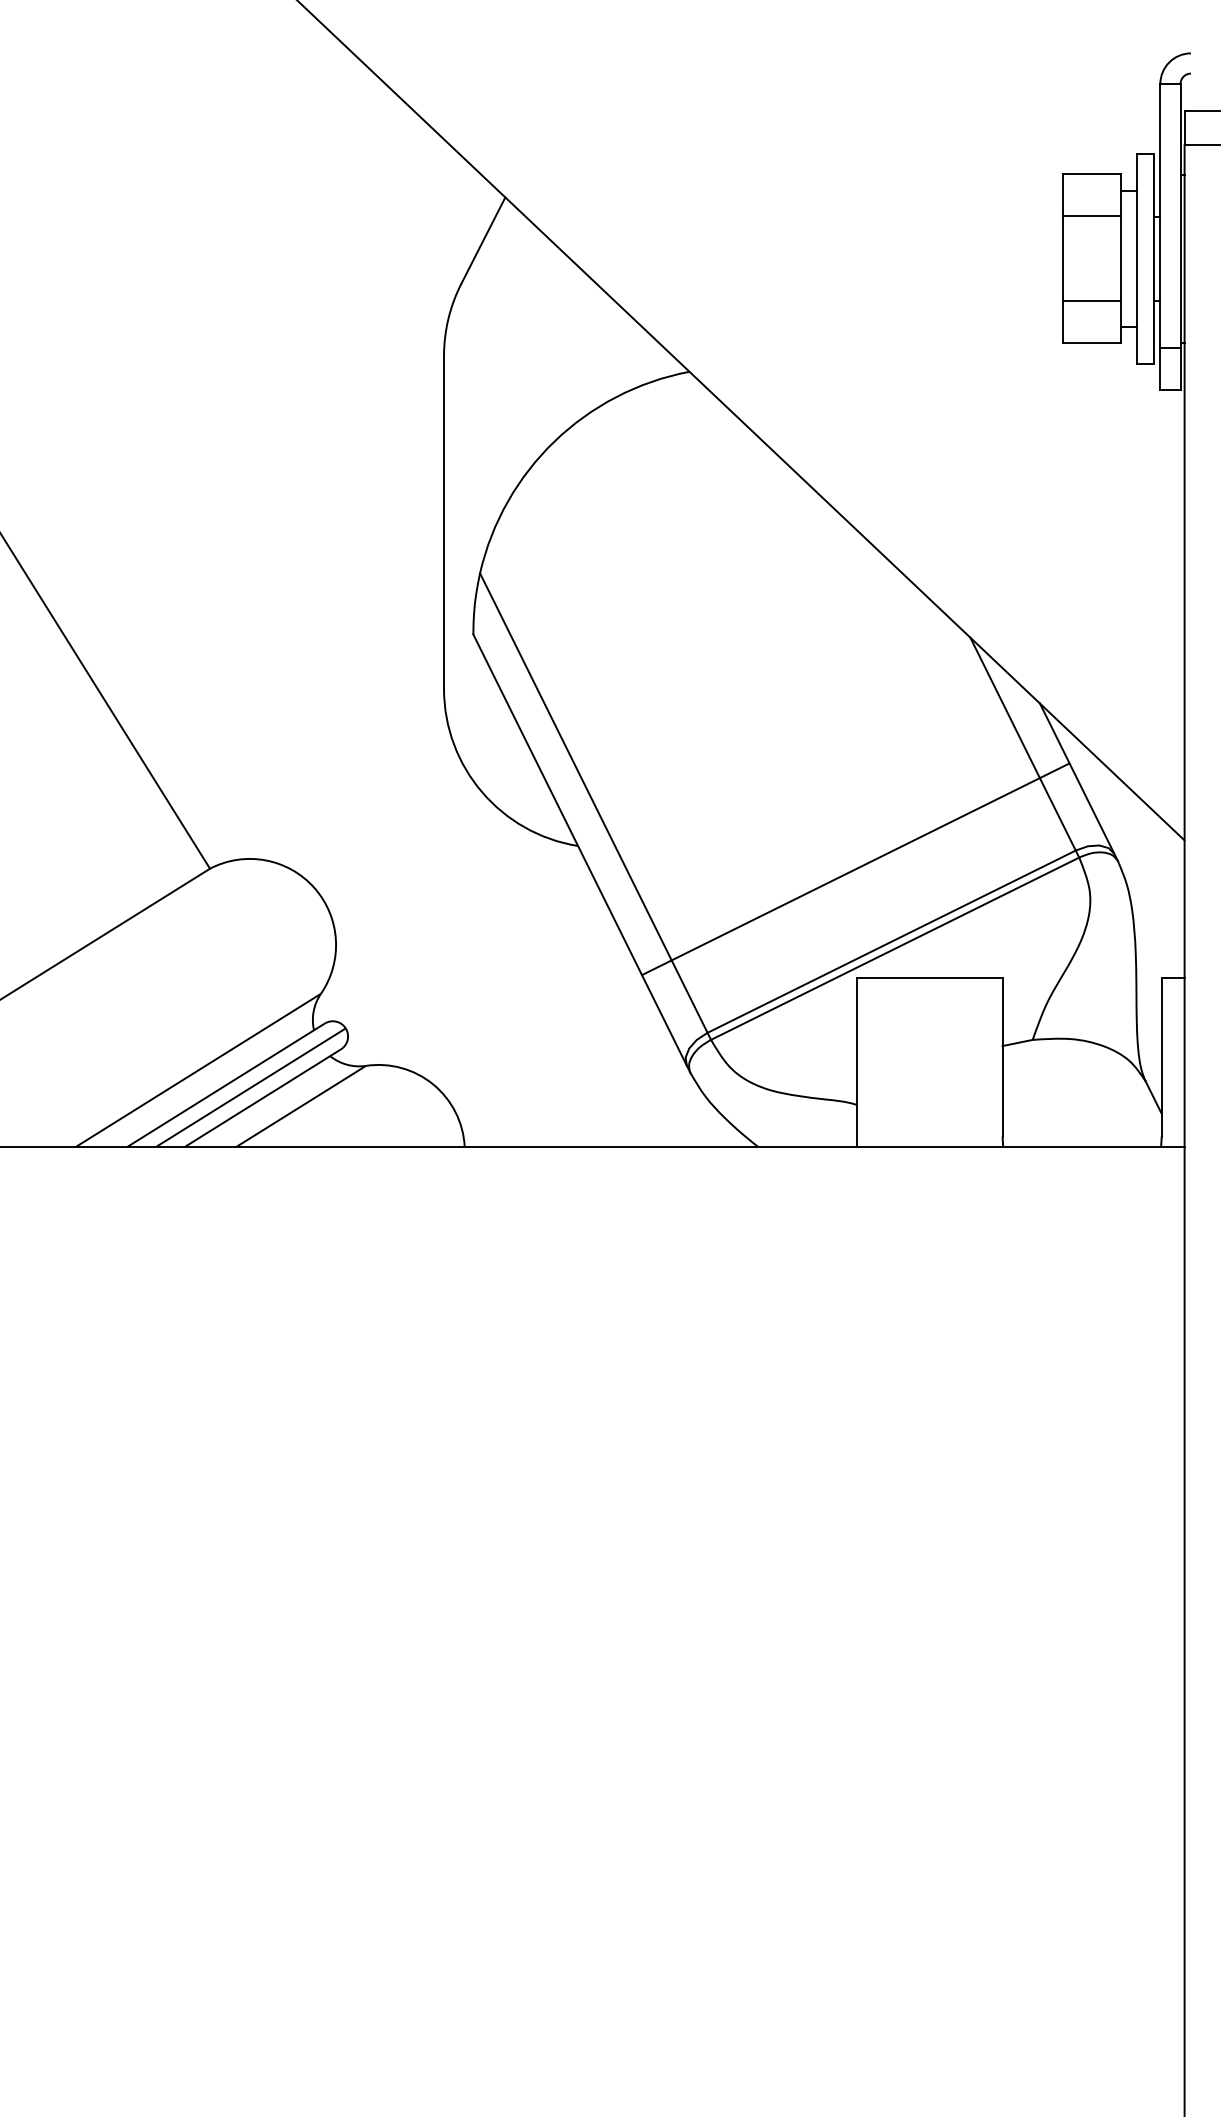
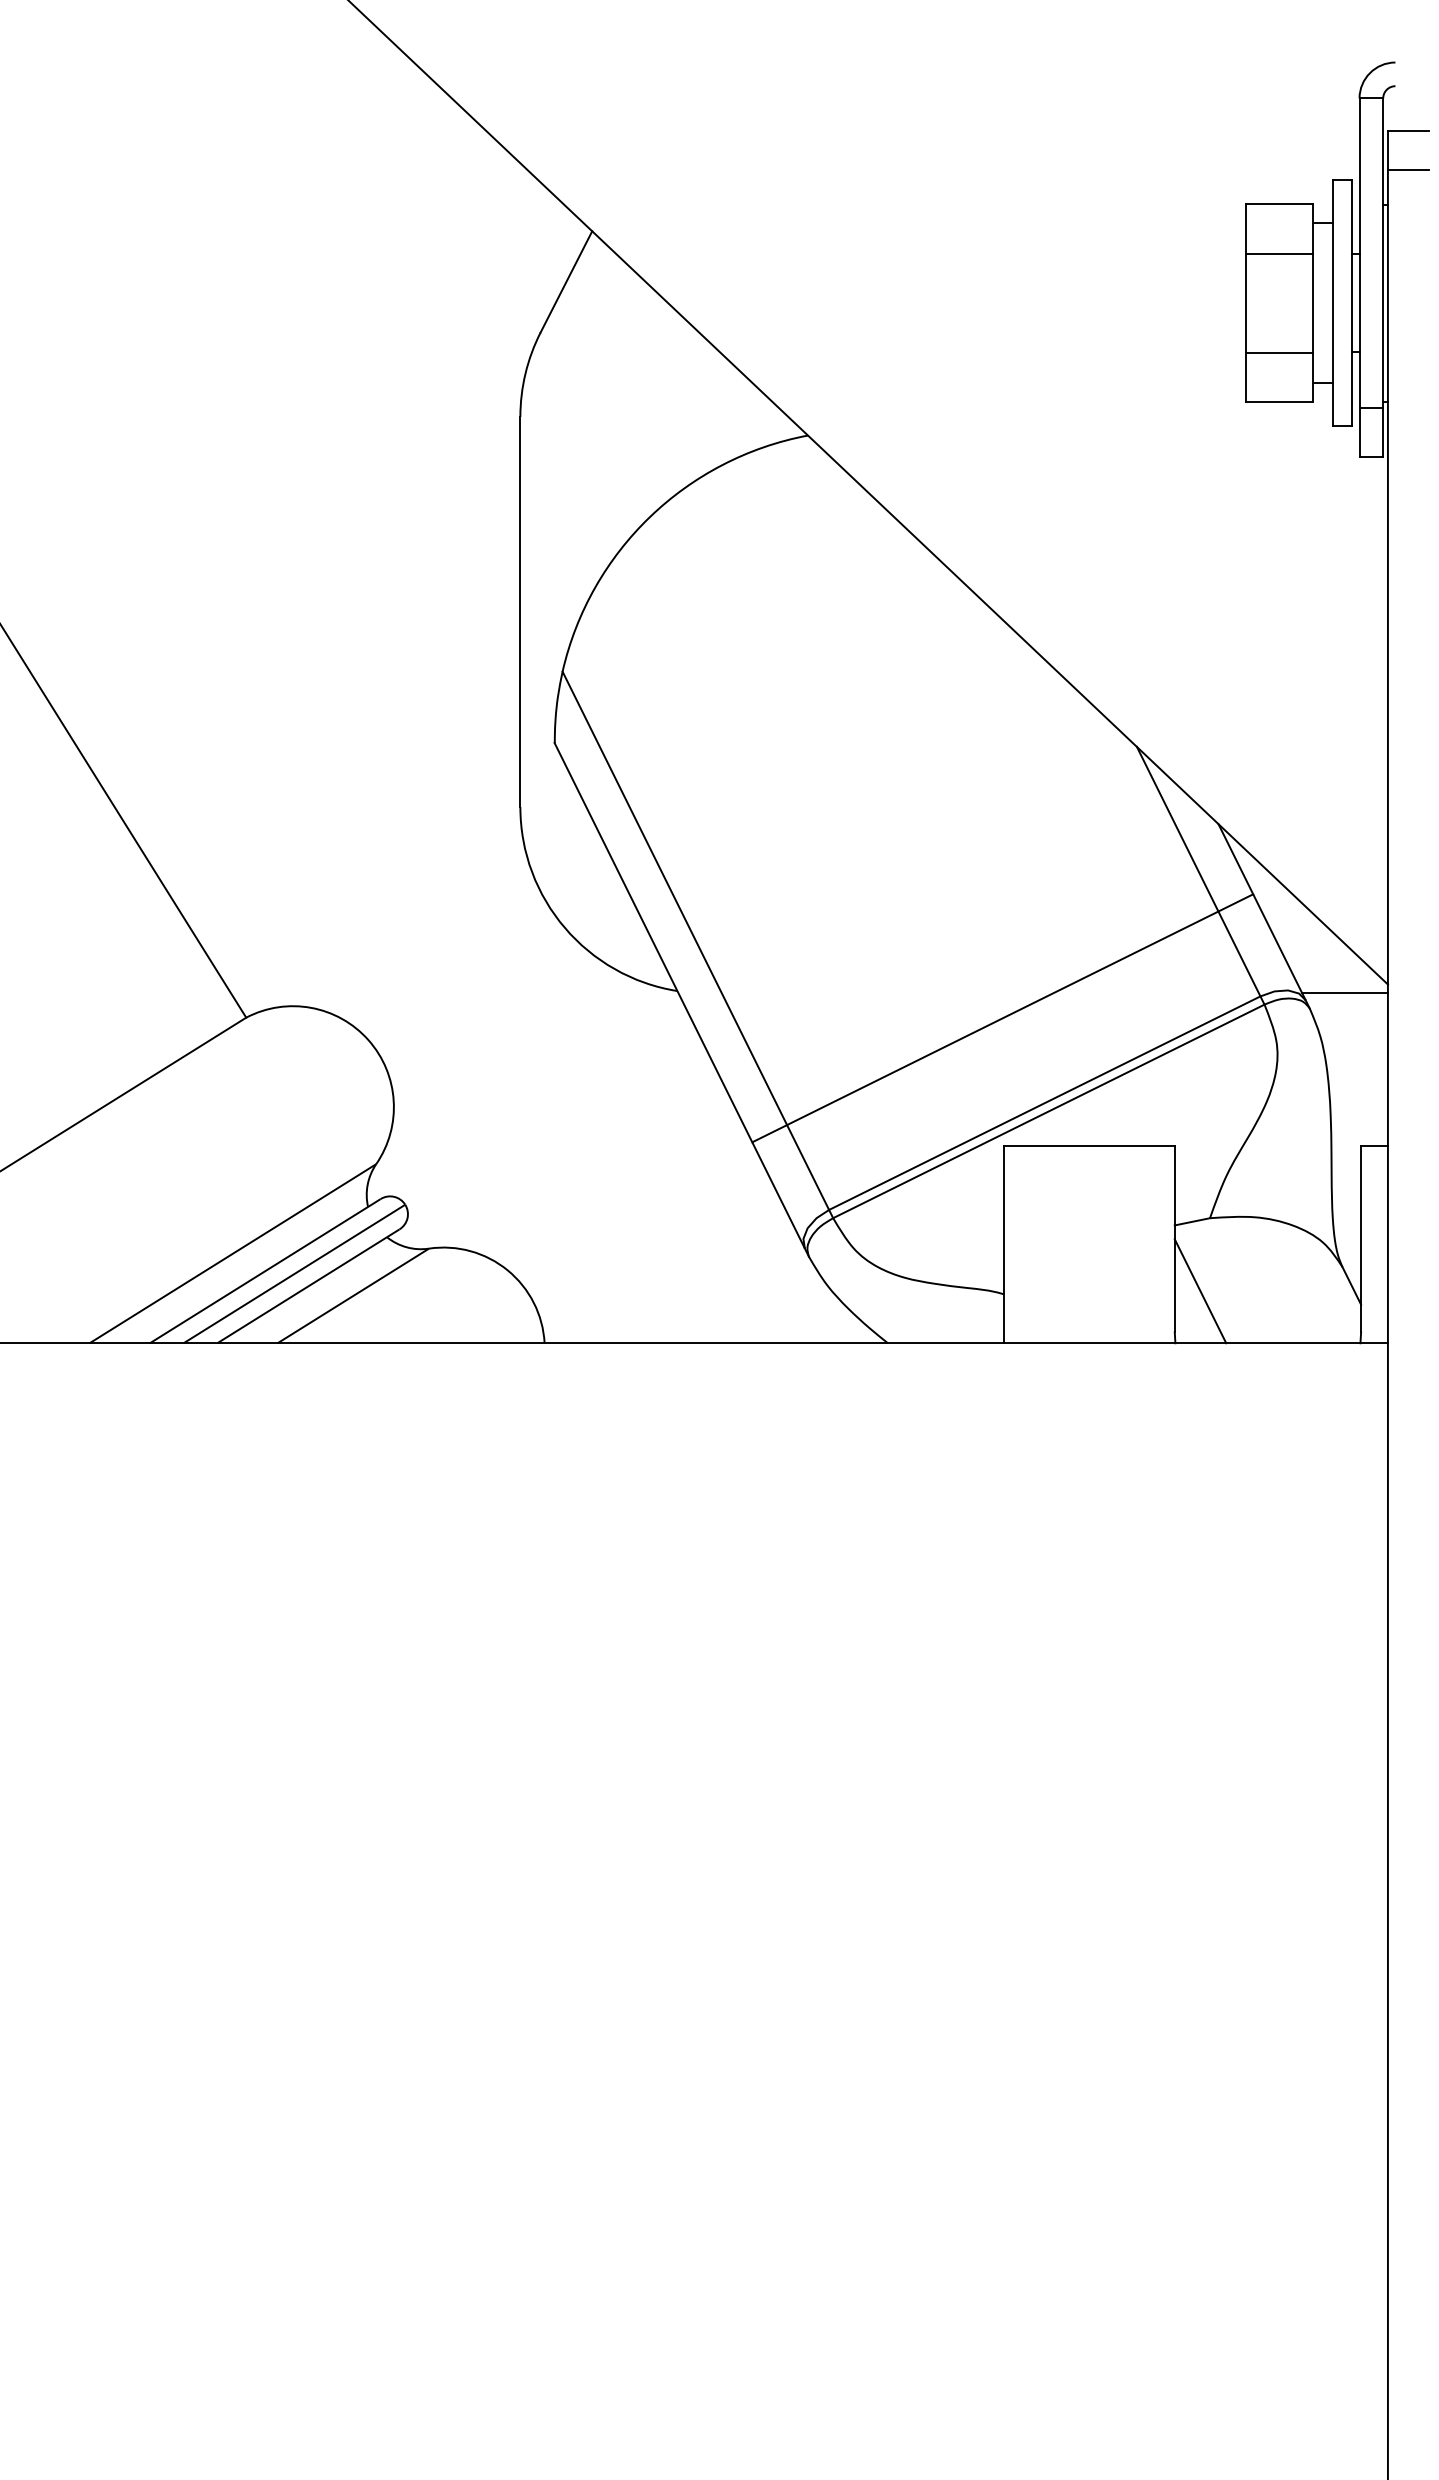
line: (1147, 847) -> (1344, 992), added
line: (1024, 1101) -> (1200, 1290), added

